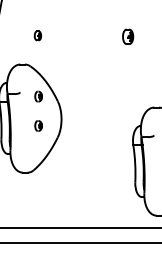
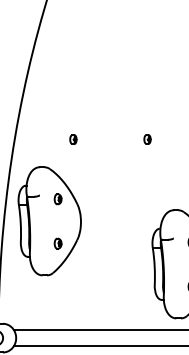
part: (38, 35) -> (73, 139), moved
part: (128, 36) -> (147, 139), size x0.62
part: (38, 125) -> (57, 243), moved

